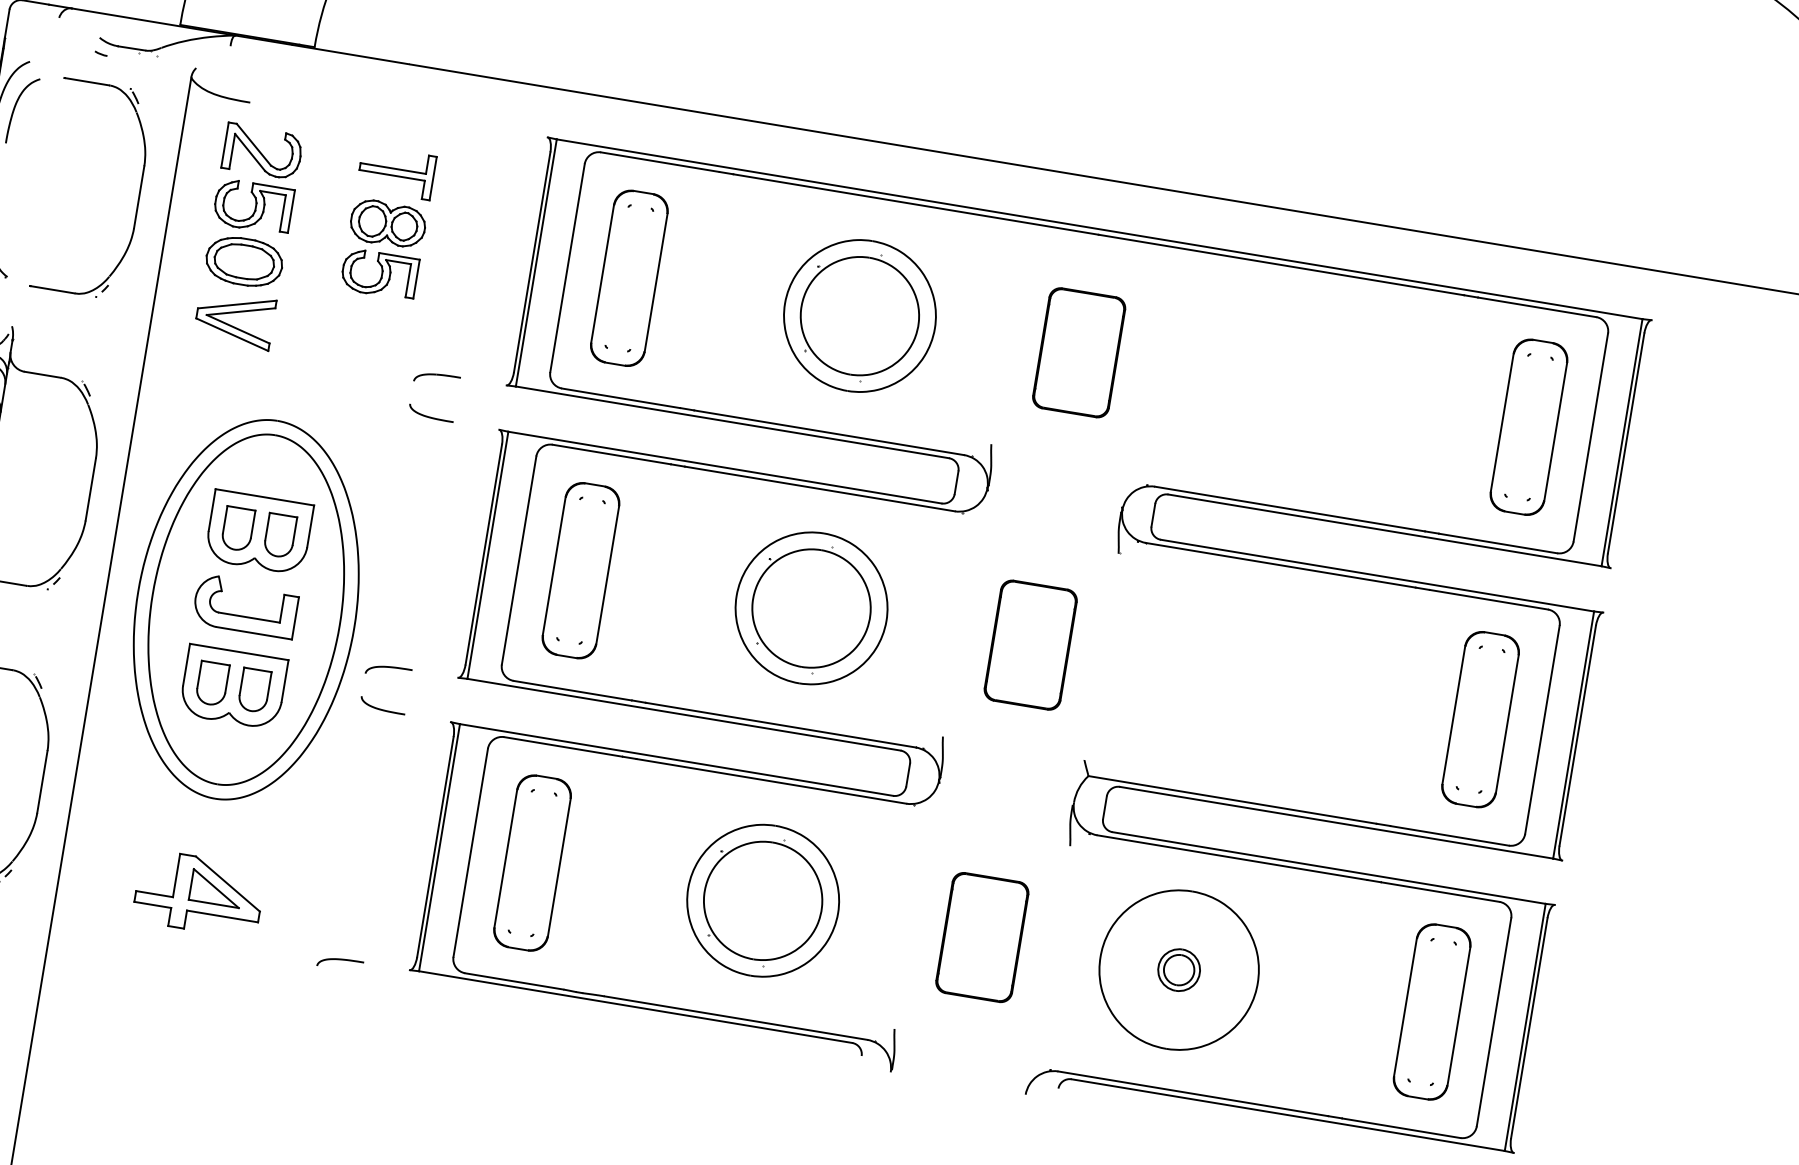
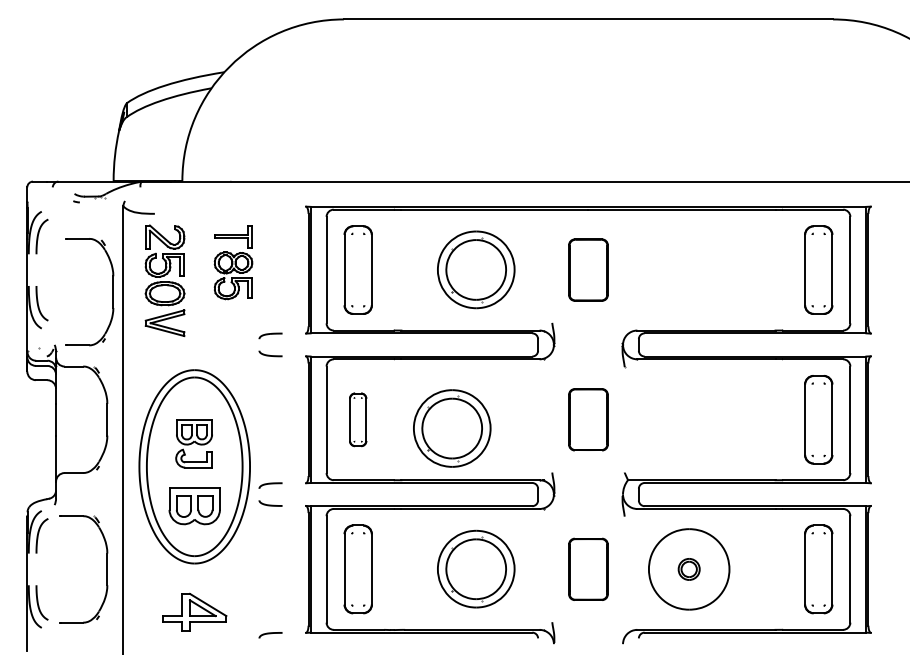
part: (137, 197) -> (112, 292), moved
part: (251, 563) -> (193, 443), size x0.7
part: (579, 569) -> (357, 419), size x0.6
part: (812, 608) -> (452, 428), moved

